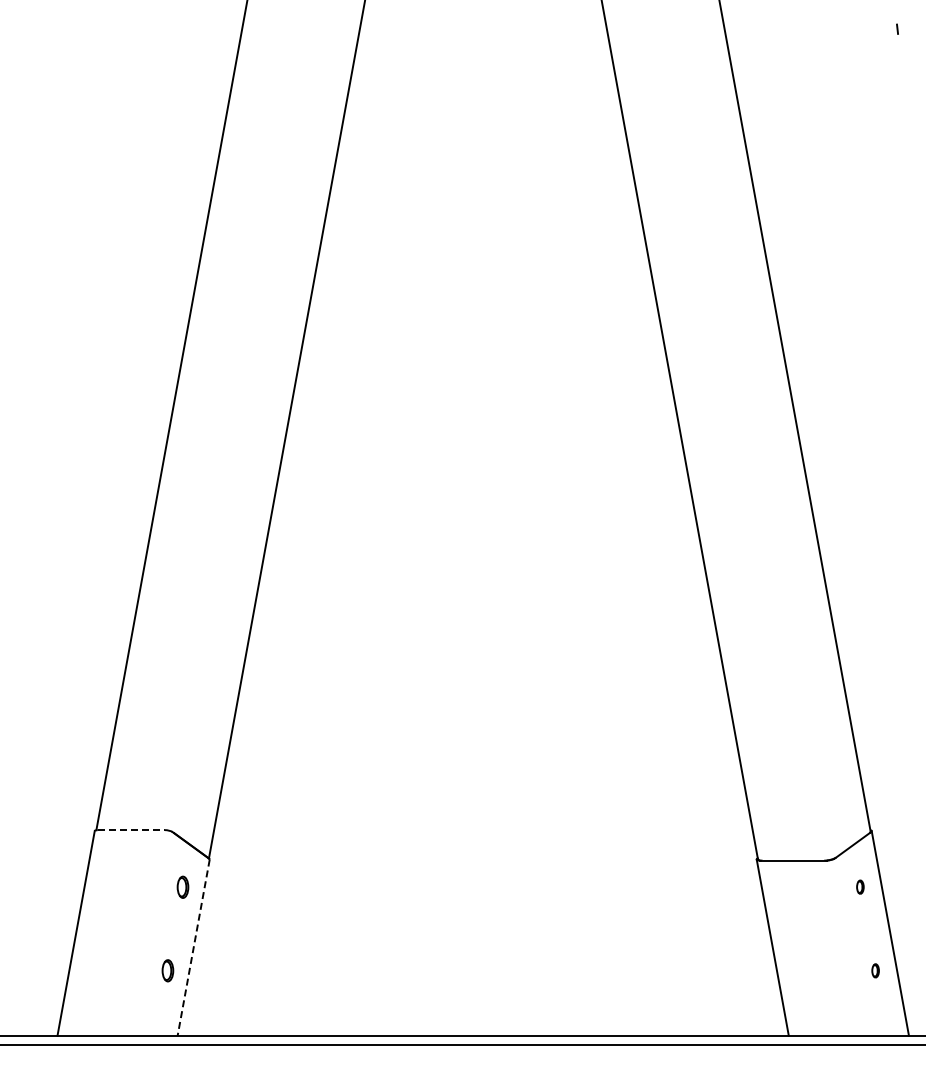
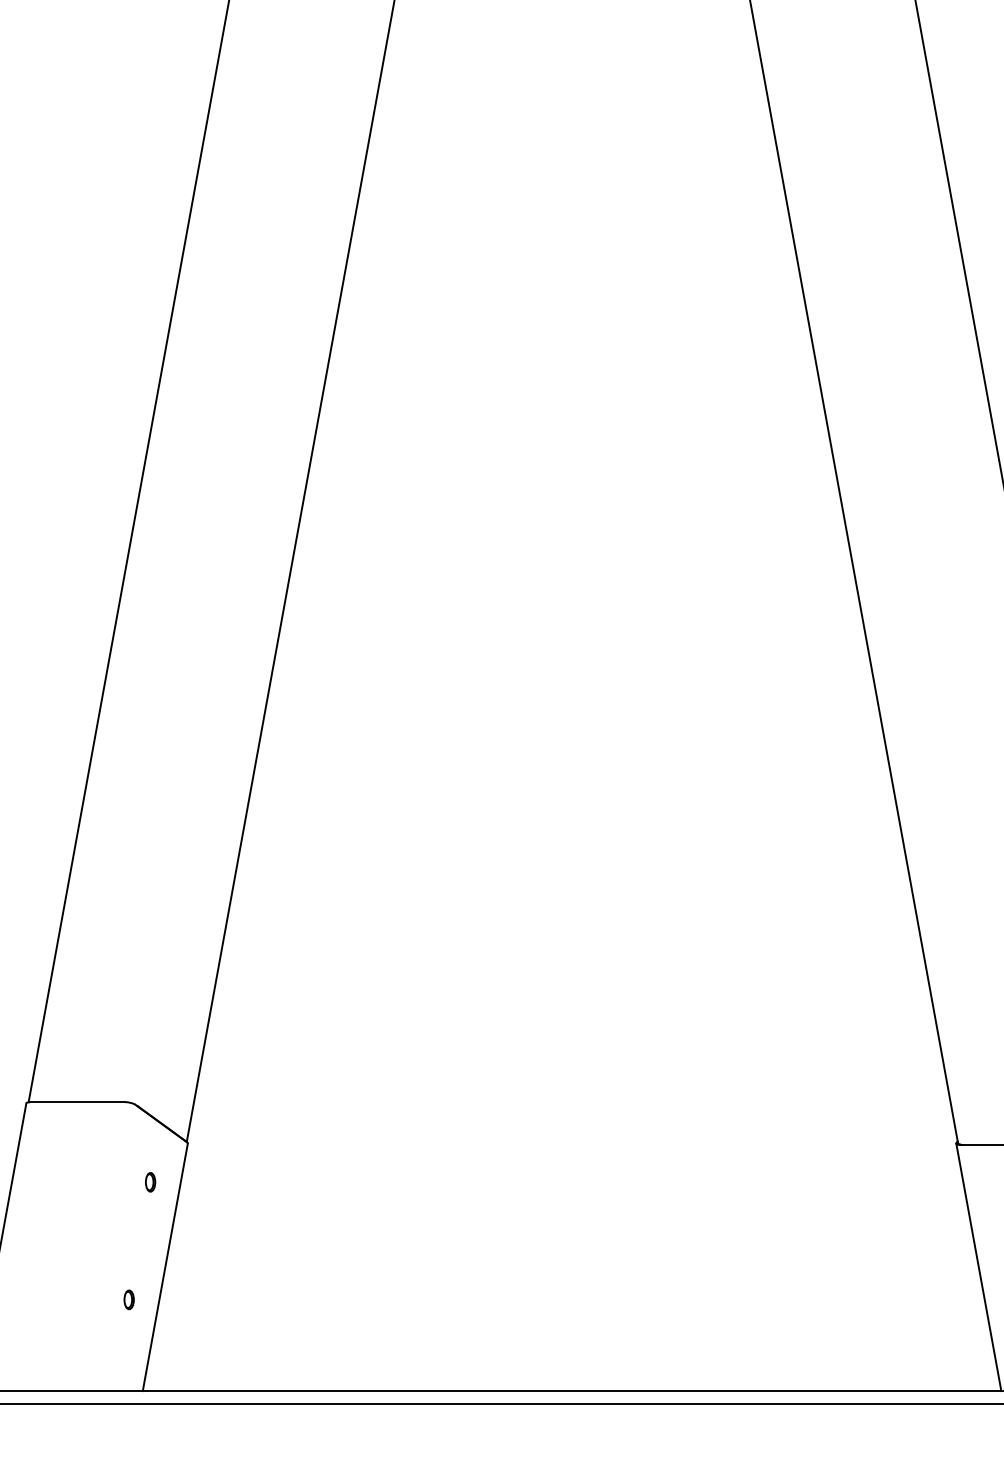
line: (131, 830) -> (77, 1102), dashed -> solid
part: (183, 886) -> (151, 1181), size x0.62
line: (193, 947) -> (165, 1267), dashed -> solid
part: (167, 970) -> (128, 1299), size x0.62

